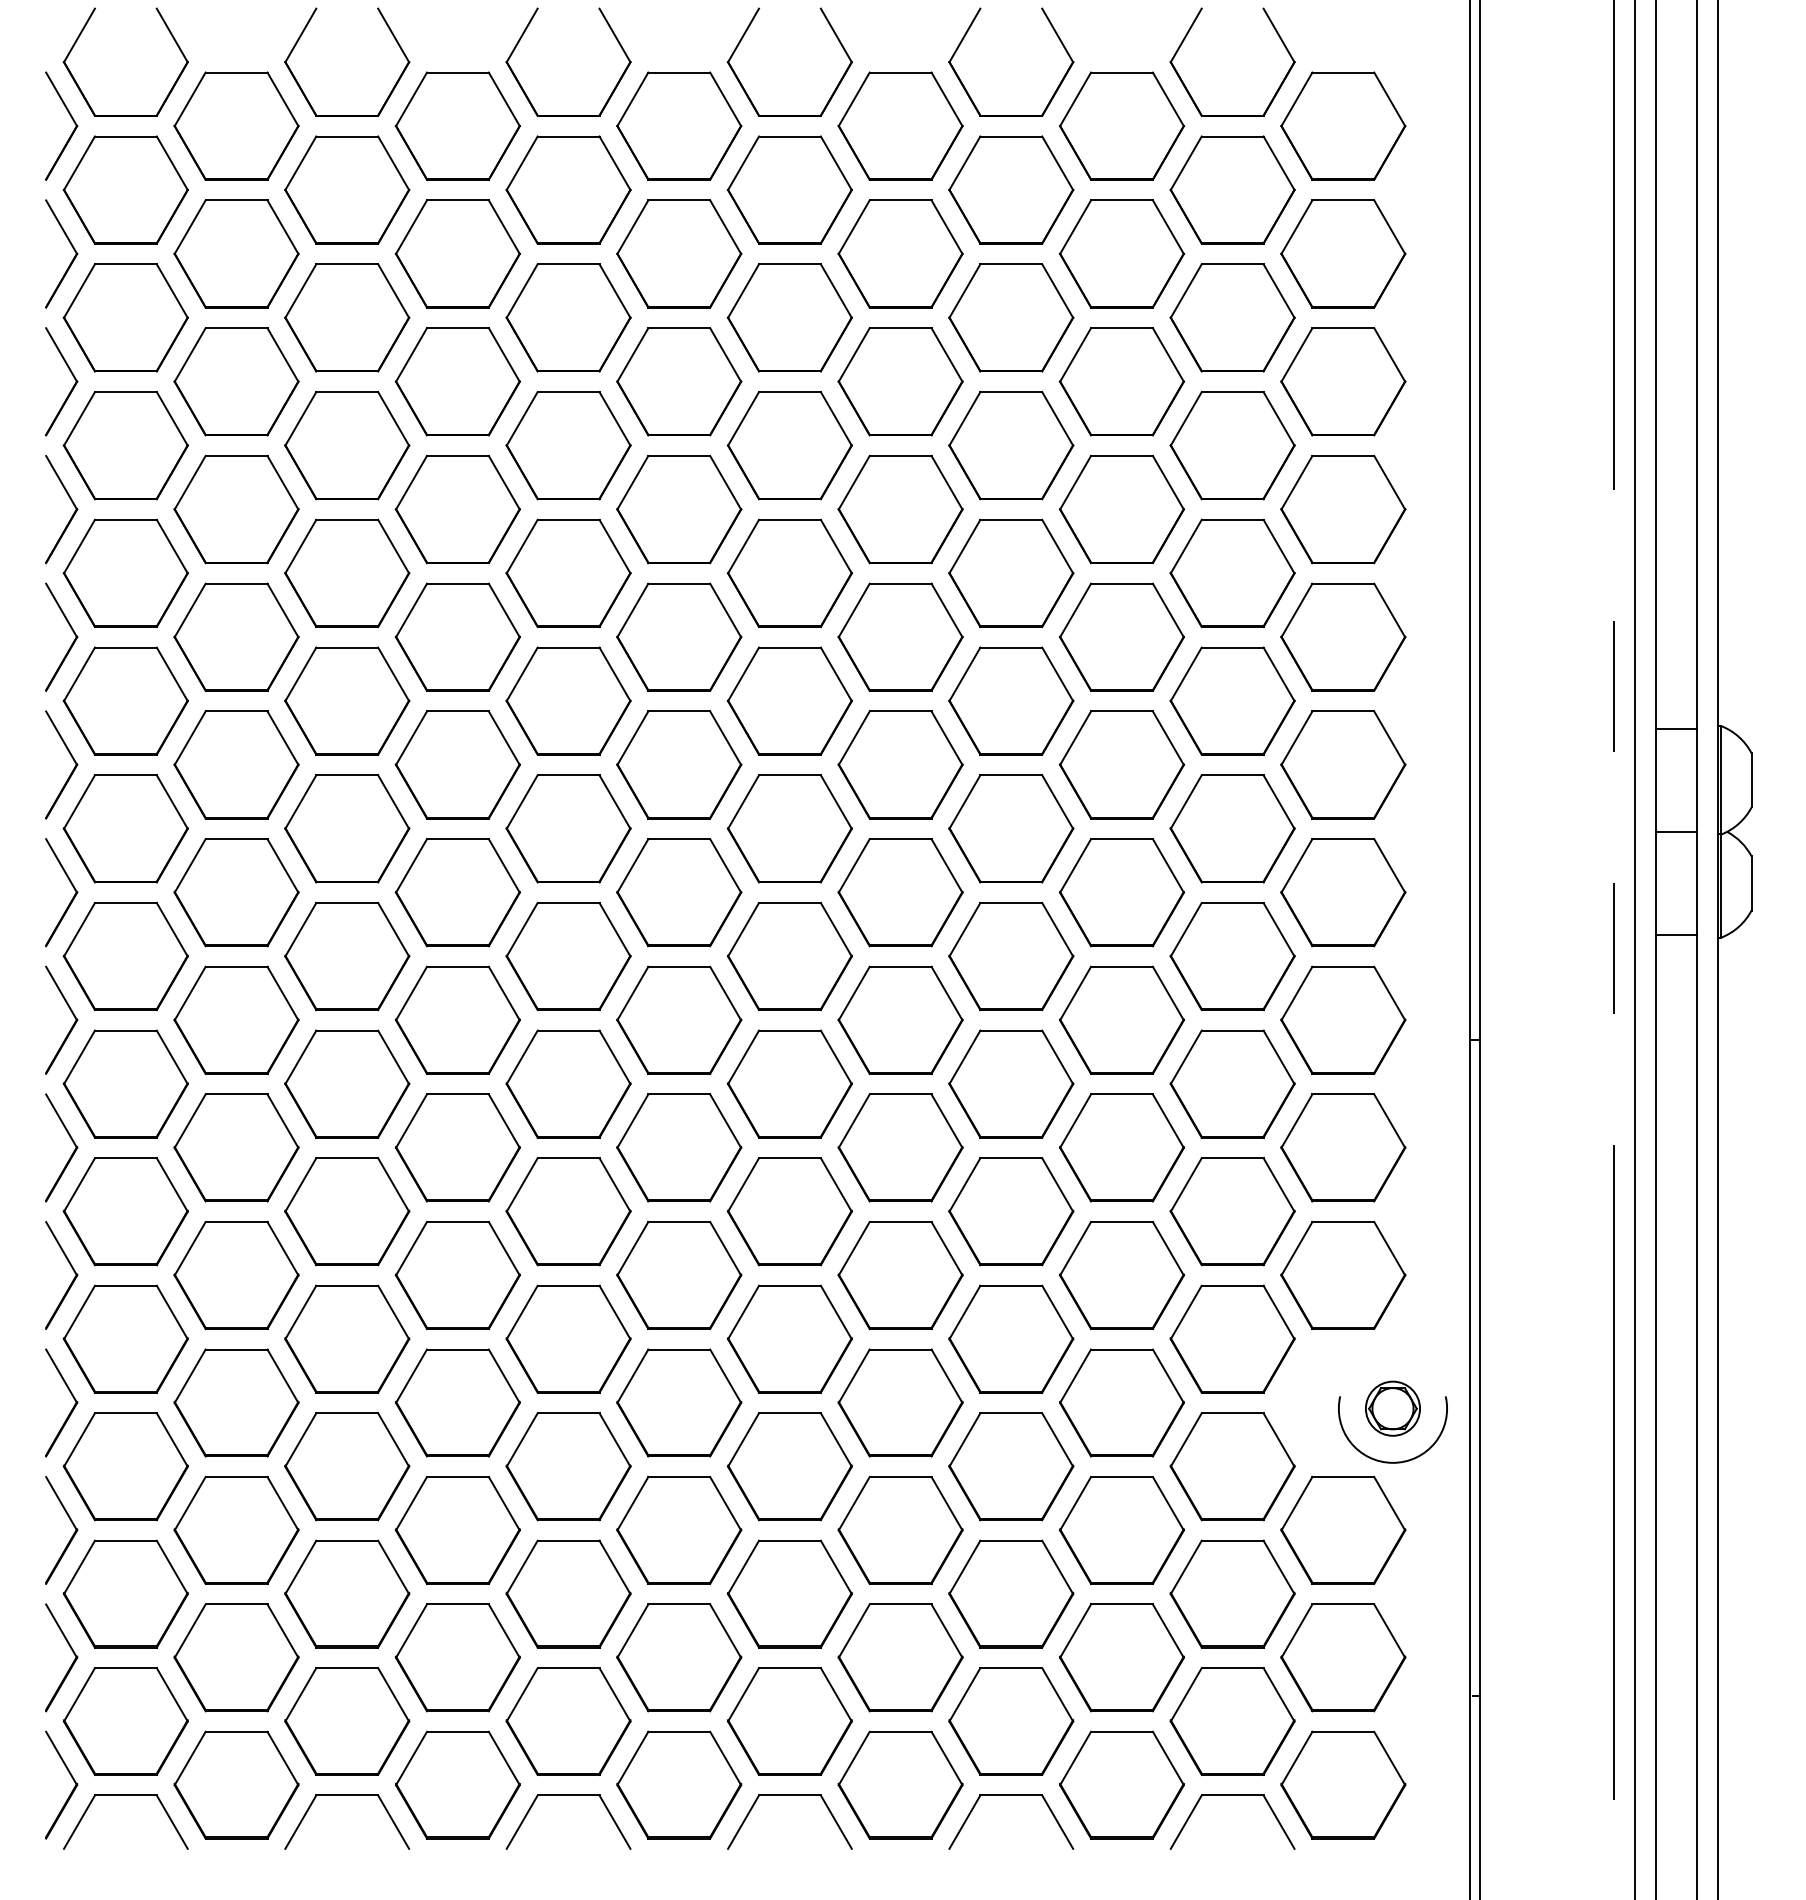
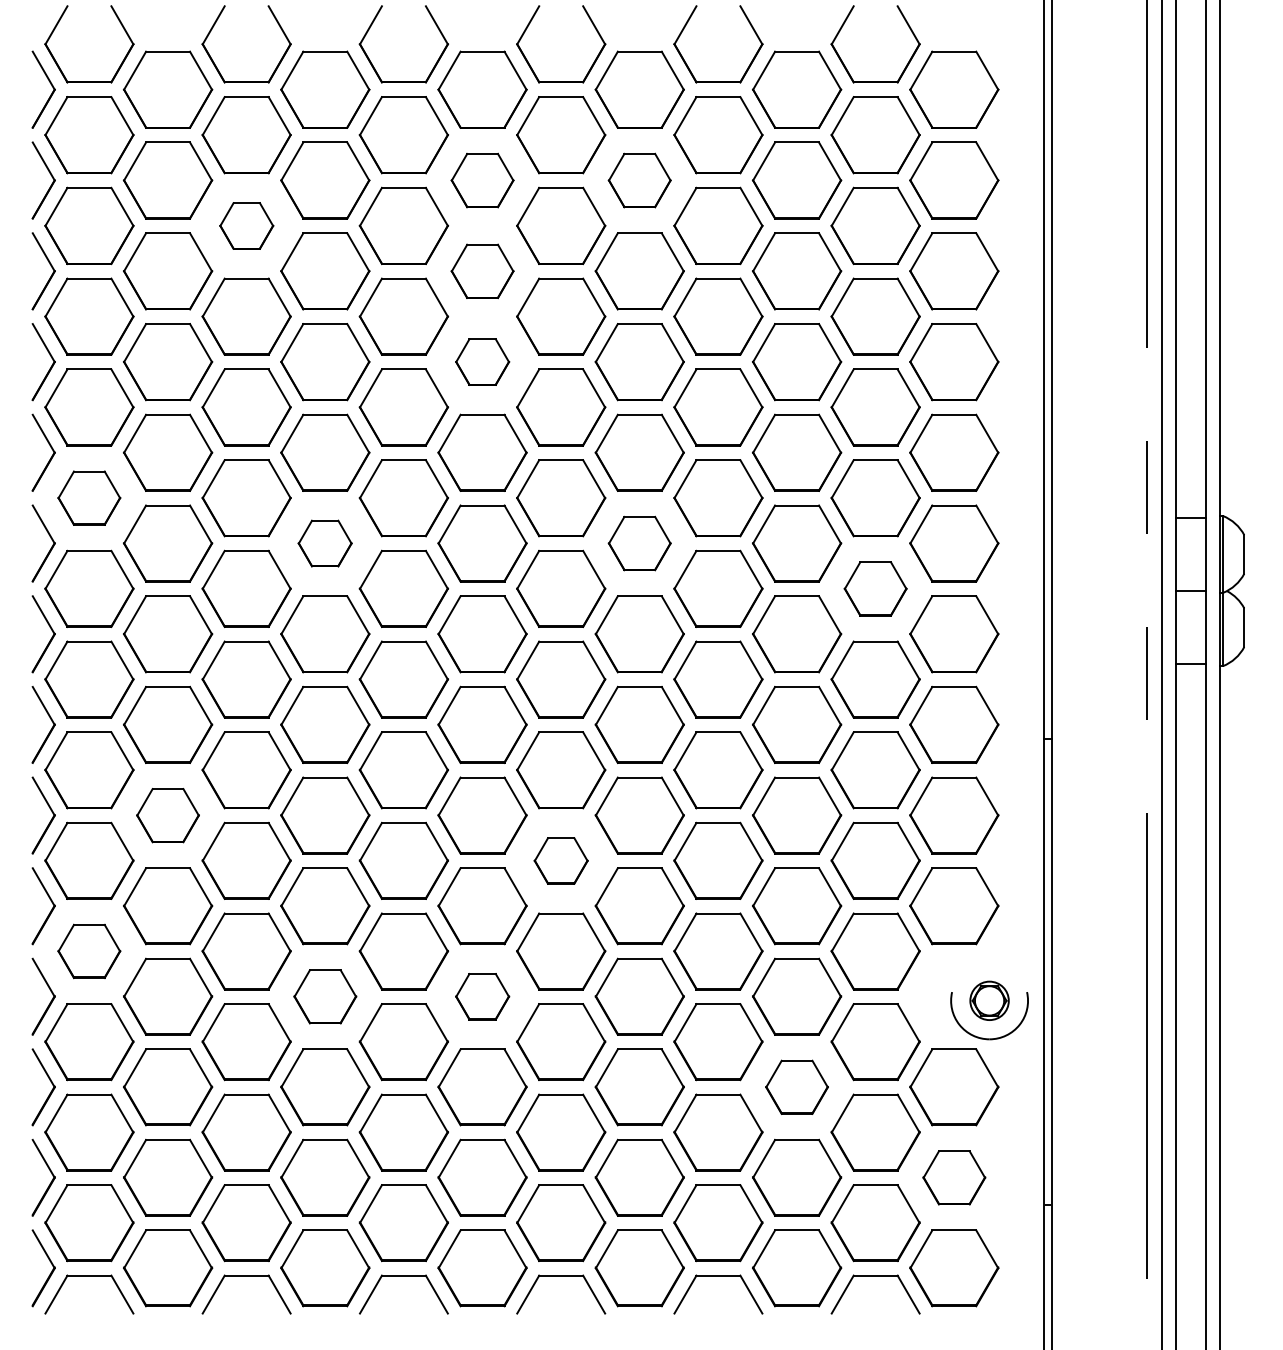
part: (679, 253) -> (482, 180), size x0.7
part: (900, 253) -> (639, 180), size x0.7
part: (347, 317) -> (246, 225), size x0.6
part: (679, 381) -> (482, 271), size x0.7
part: (679, 509) -> (482, 362), size x0.6
part: (125, 700) -> (89, 497), size x0.7
part: (457, 764) -> (325, 543), size x0.6
part: (900, 764) -> (639, 543), size x0.7
part: (1232, 828) -> (875, 588), size x0.7
part: (236, 1147) -> (168, 815), size x0.7
part: (789, 1211) -> (560, 860), size x0.6
part: (125, 1338) -> (89, 950), size x0.7
part: (457, 1402) -> (325, 996), size x0.7
part: (679, 1402) -> (482, 996), size x0.6
part: (1121, 1530) -> (796, 1087), size x0.7
part: (1343, 1657) -> (954, 1177), size x0.7

